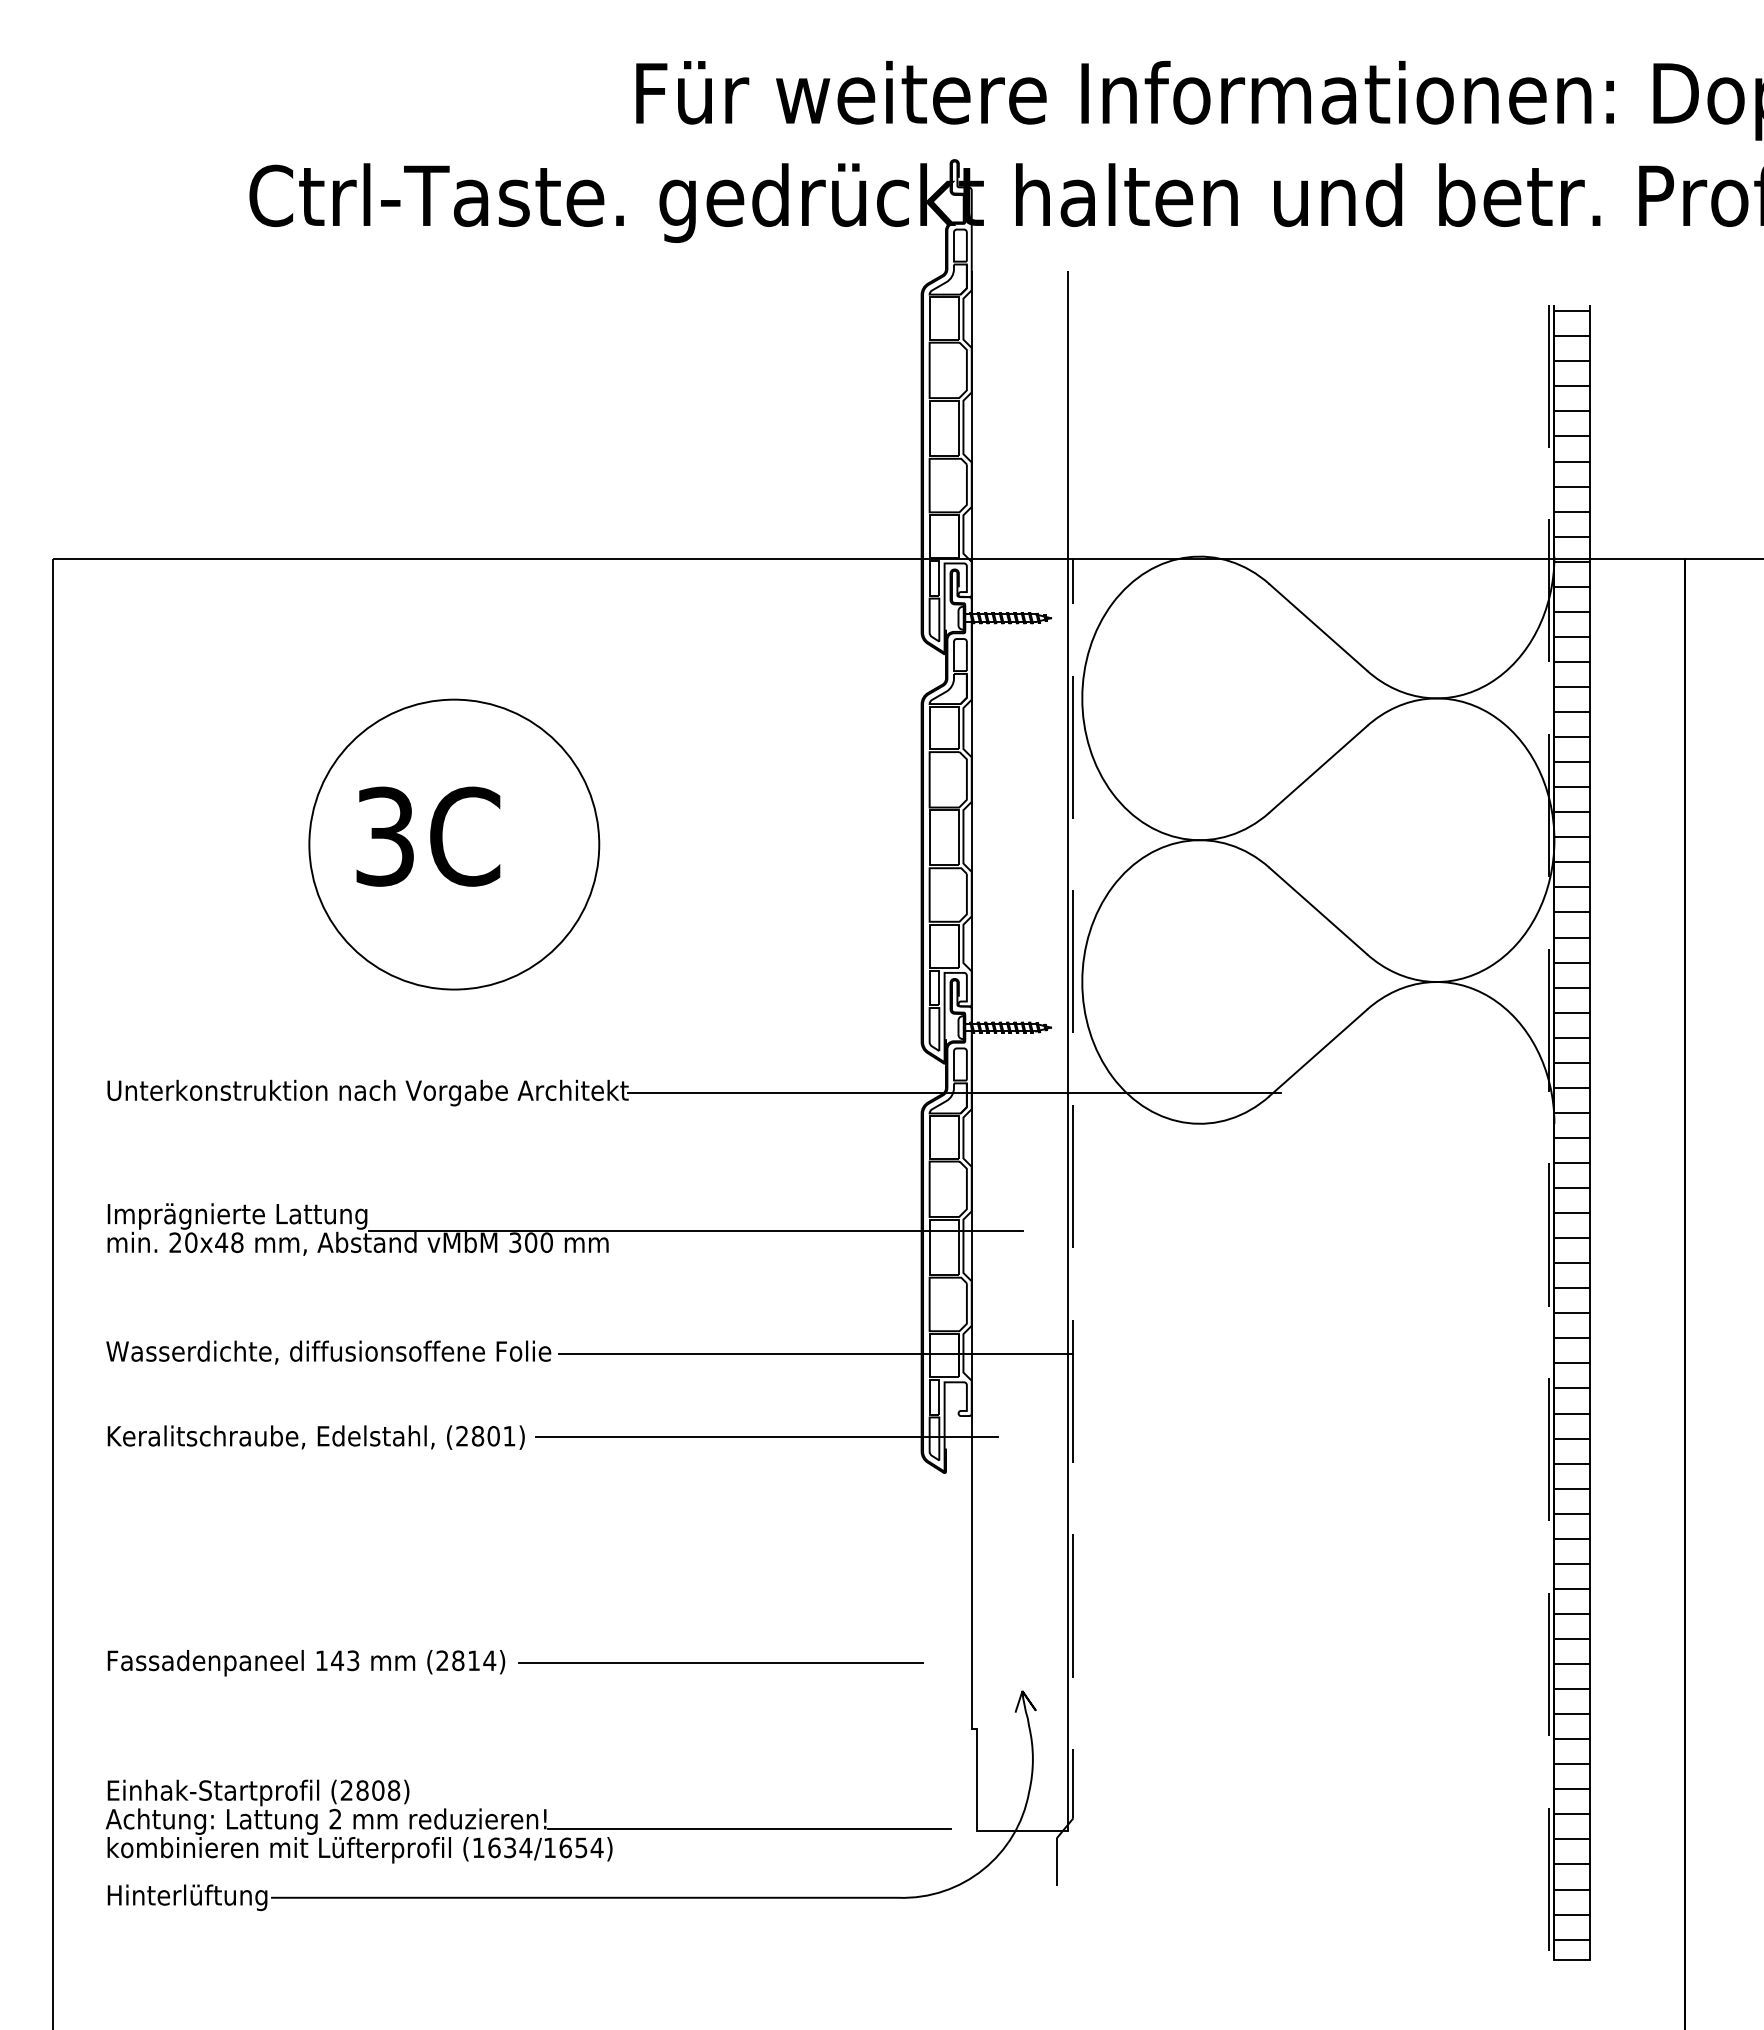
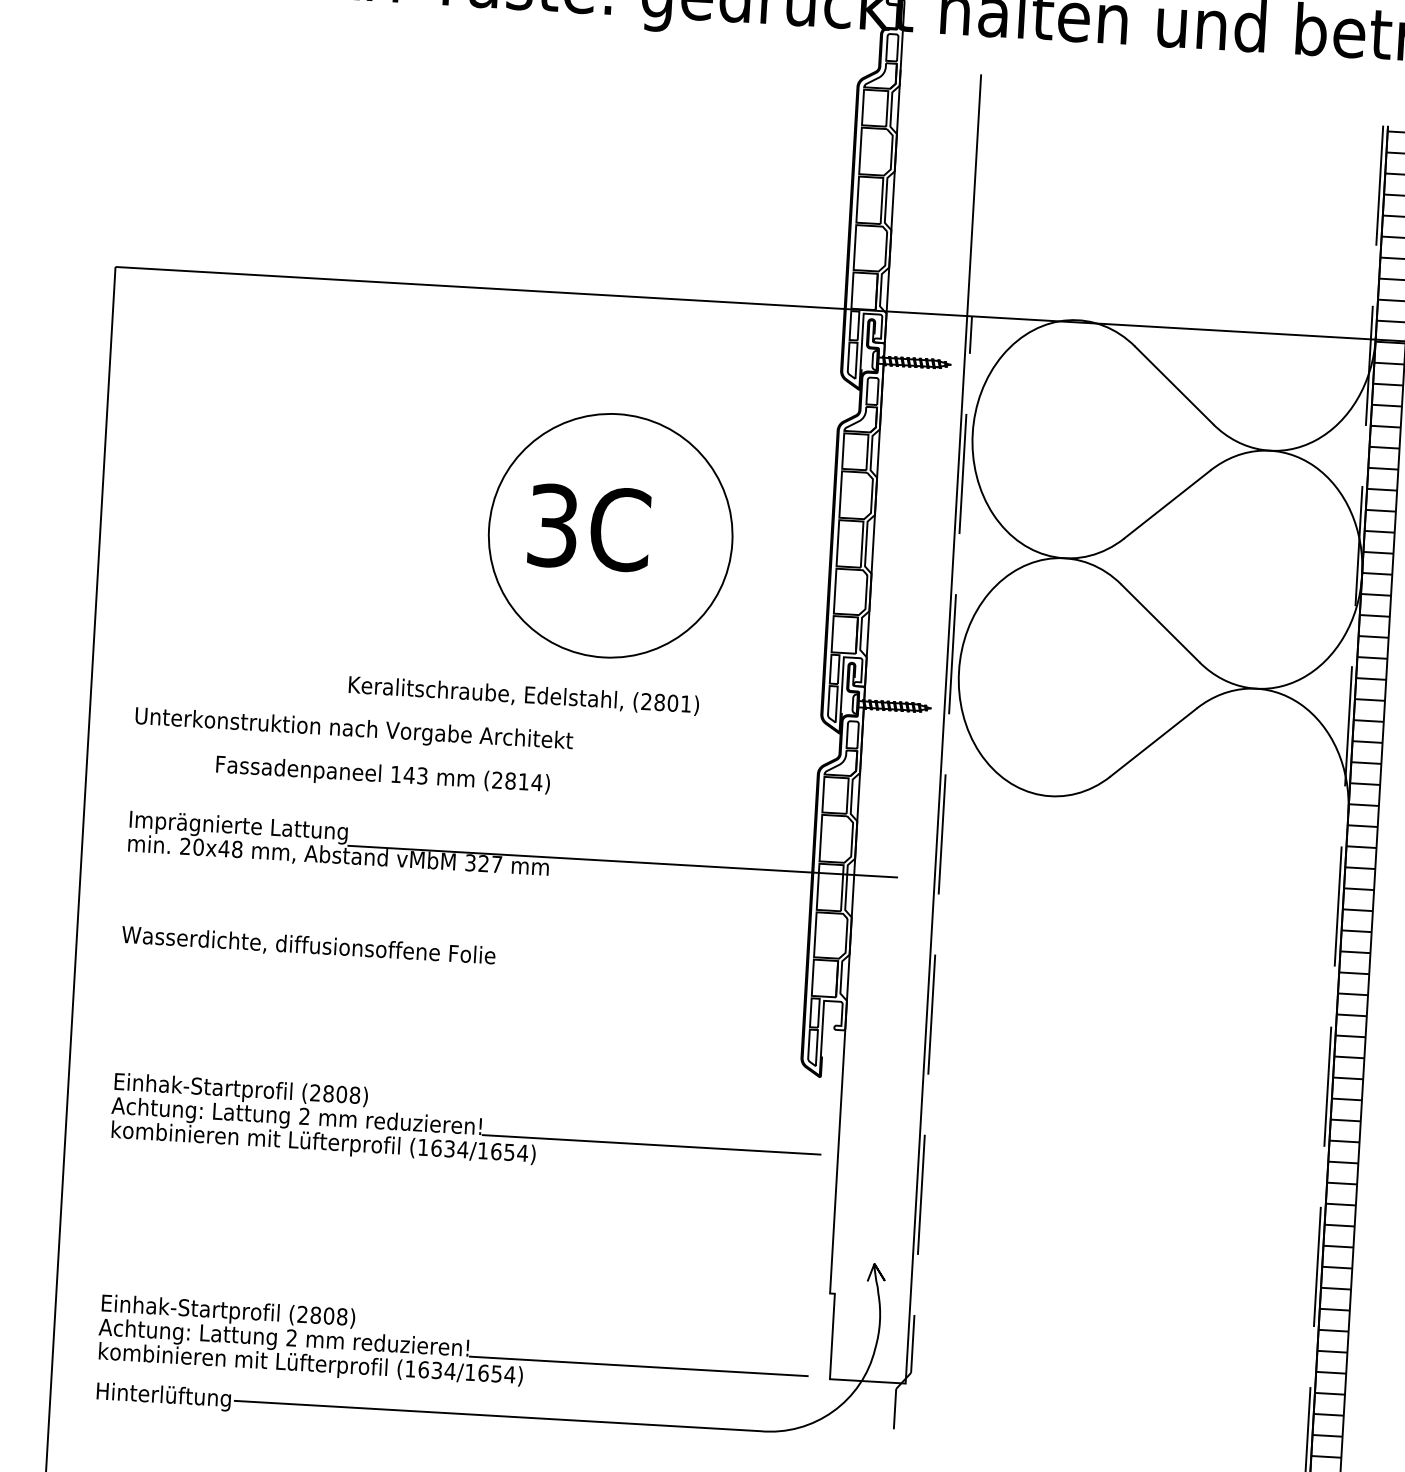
part: (454, 844) -> (610, 535), moved
line: (953, 1093) -> (845, 758), removed
text: (538, 1242) -> (490, 863), 300 -> 327
line: (815, 1353) -> (717, 970), removed
text: (315, 1437) -> (523, 695), moved
line: (766, 1437) -> (671, 1038), removed
part: (528, 1557) -> (466, 1127), added
line: (720, 1662) -> (622, 1225), removed
text: (306, 1663) -> (383, 776), moved

